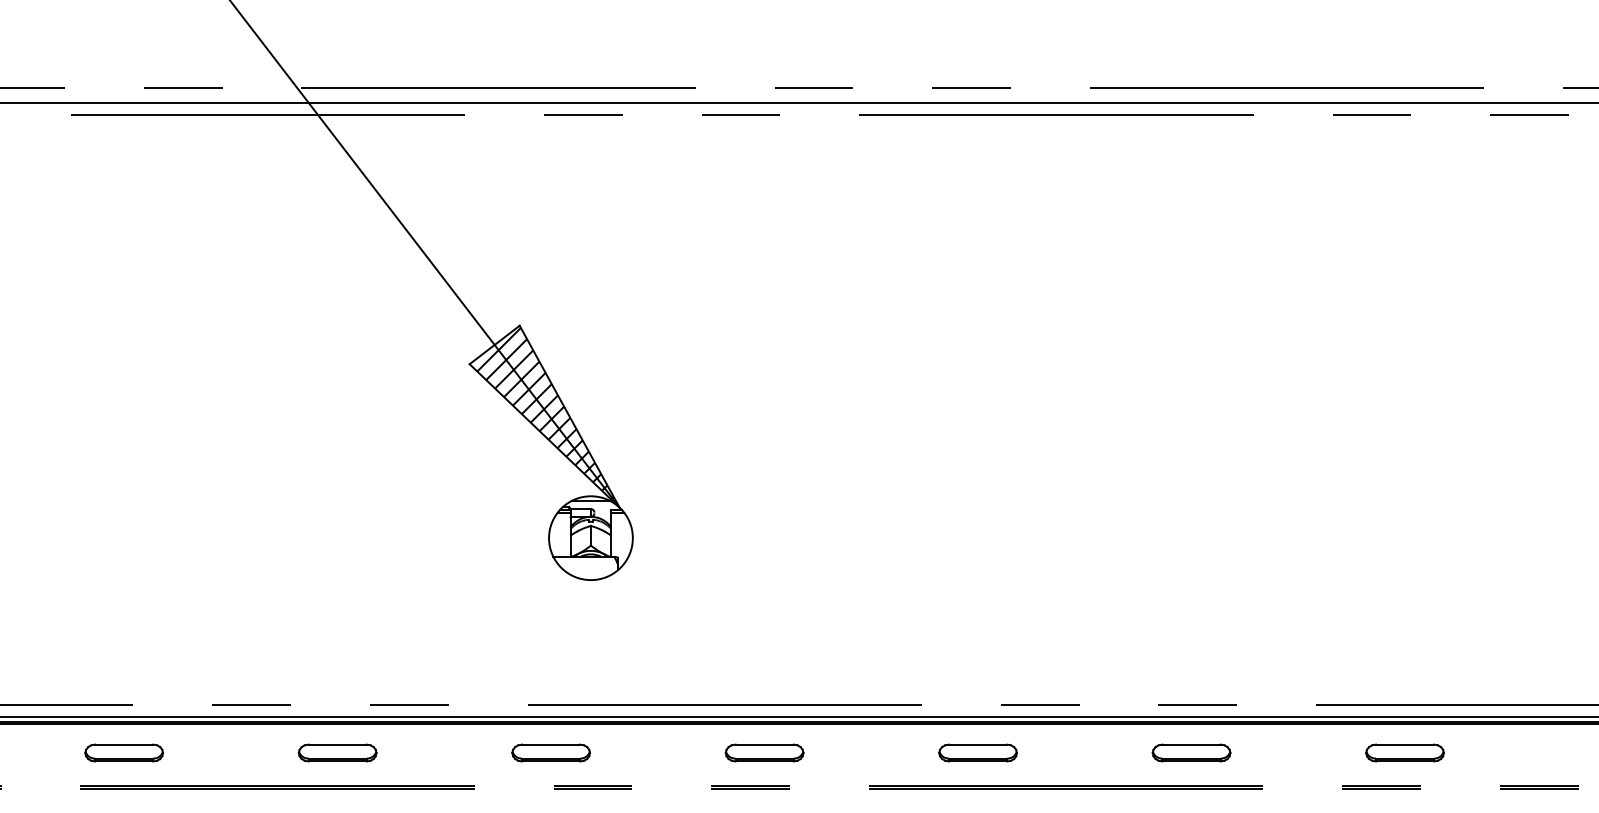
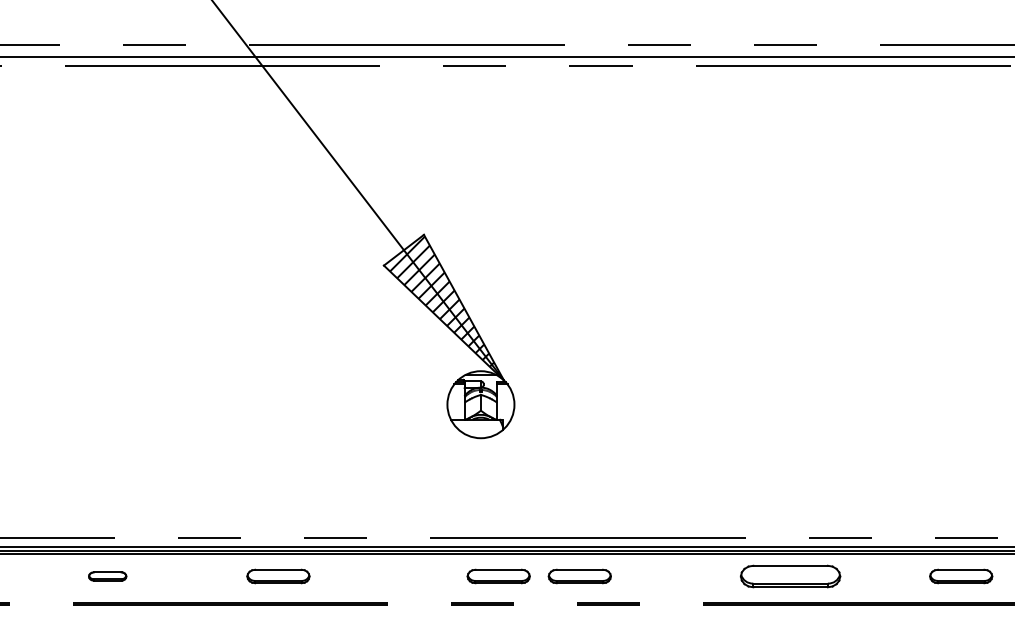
part: (123, 752) -> (107, 576), size x0.6
part: (550, 752) -> (498, 576), moved
part: (764, 752) -> (579, 576), moved
part: (977, 752) -> (790, 576), size x1.6

